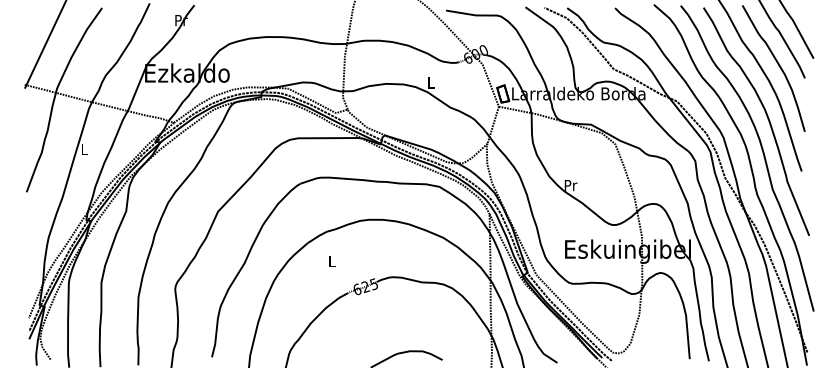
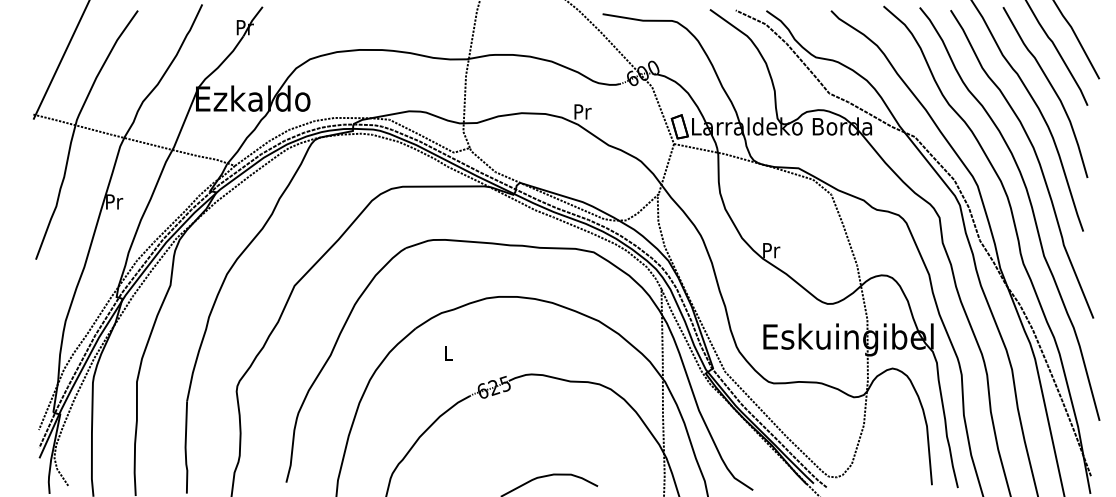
text: (431, 82) -> (582, 111), L -> Pr
text: (84, 149) -> (114, 201), L -> Pr

